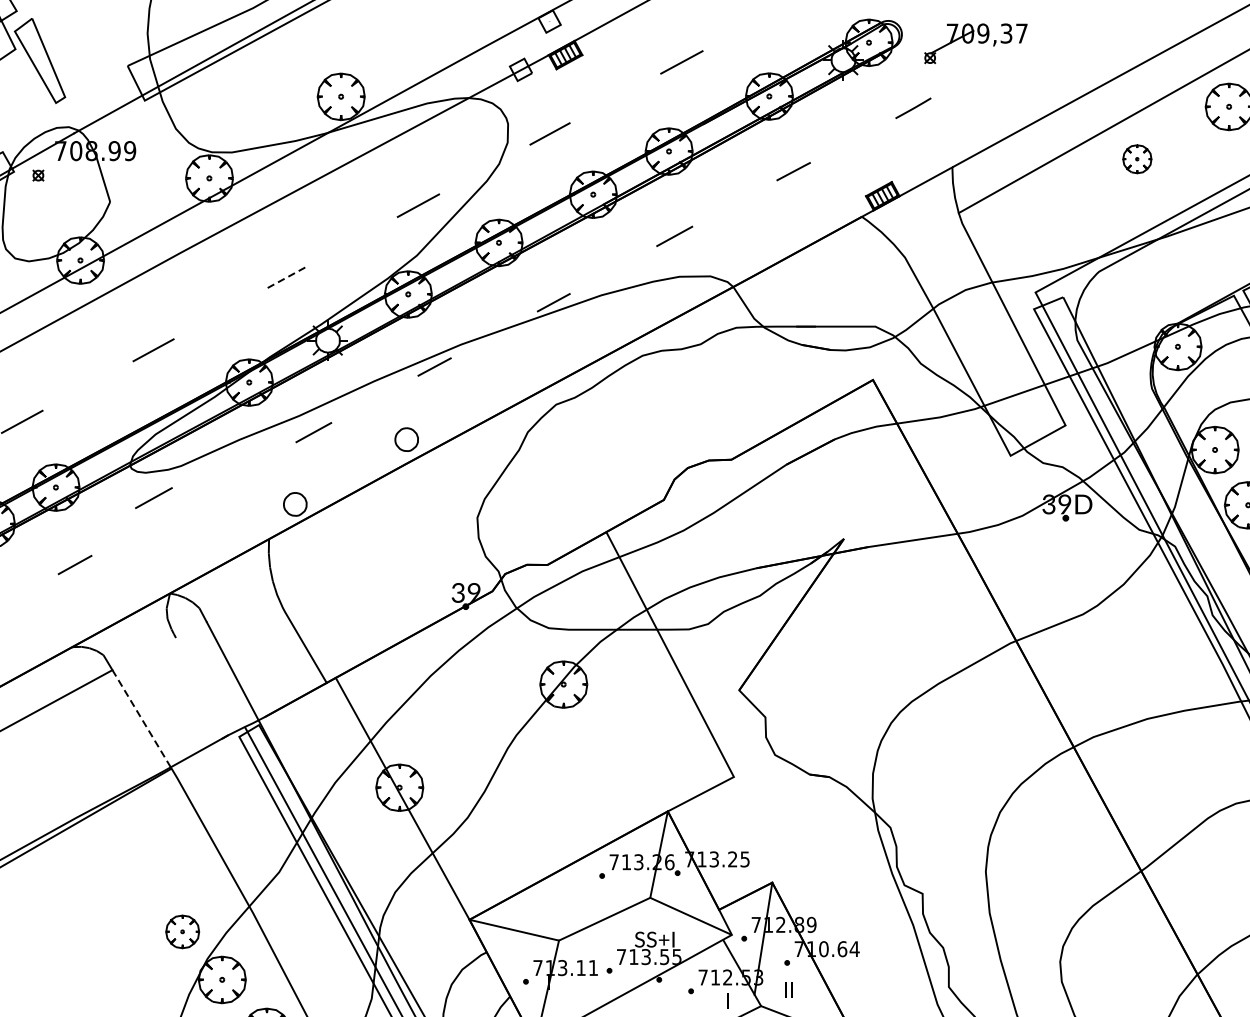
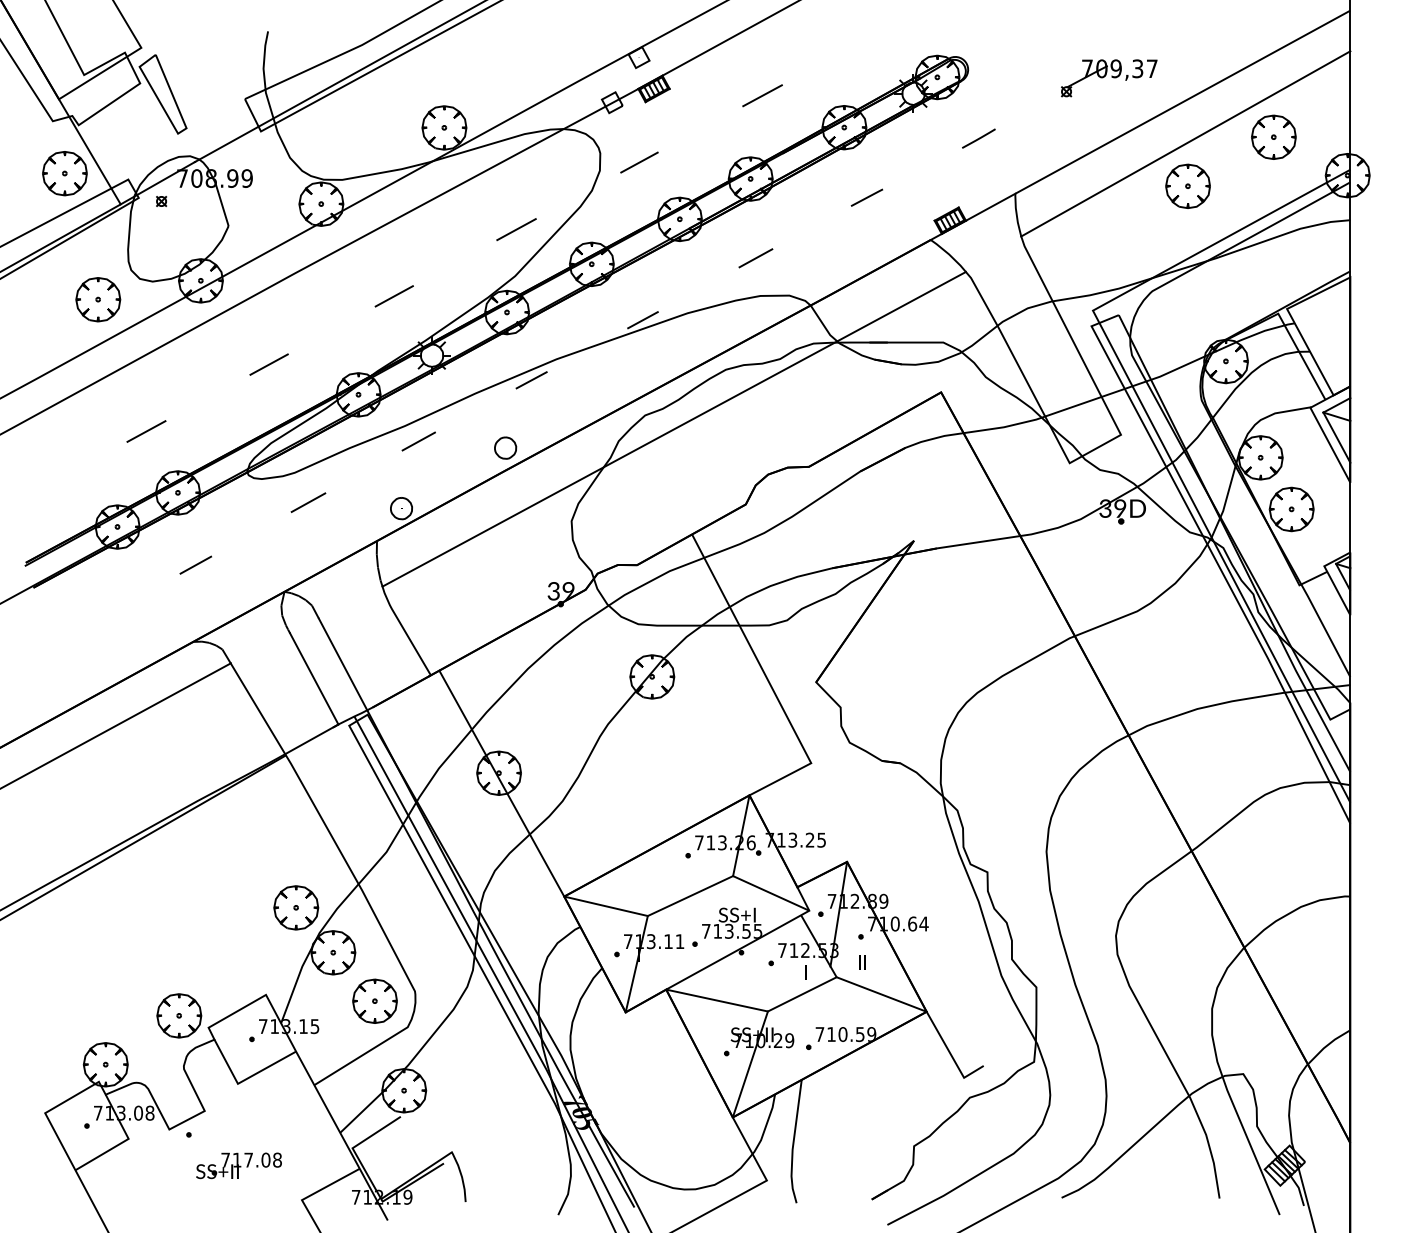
part: (976, 43) -> (1109, 78), moved
part: (1136, 158) -> (1187, 185), size x1.67
line: (287, 277) -> (394, 296), dashed -> solid
line: (586, 418) -> (673, 428), added
line: (153, 497) -> (308, 502), moved
line: (202, 686) -> (314, 678), added
line: (142, 718) -> (258, 708), dashed -> solid
part: (182, 931) -> (296, 907), size x1.43

